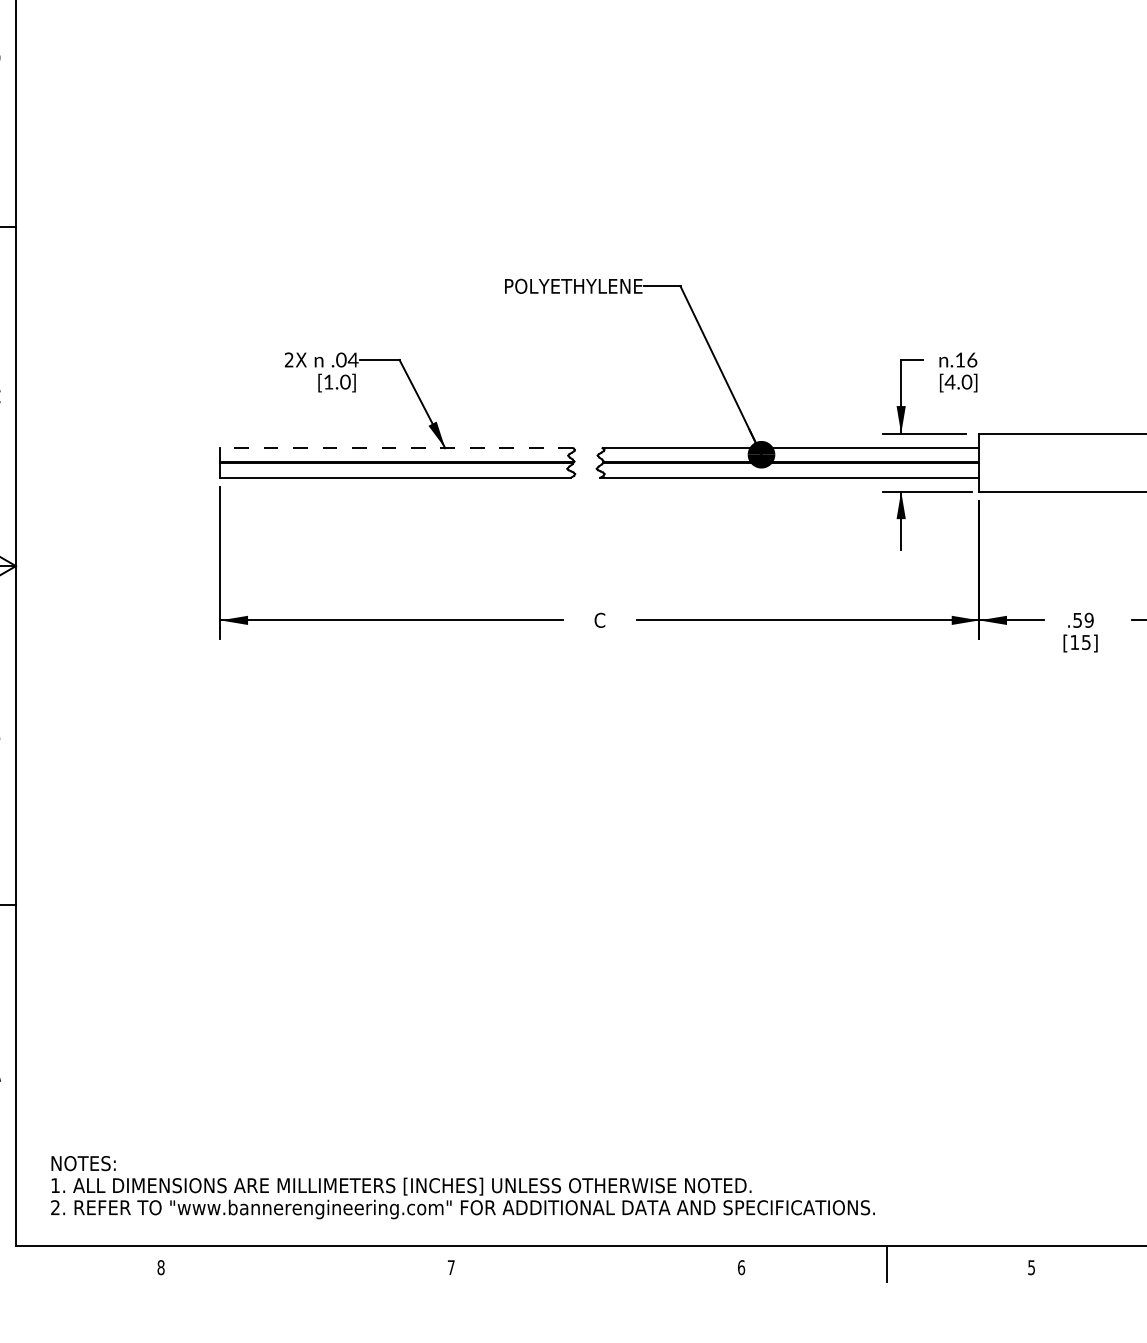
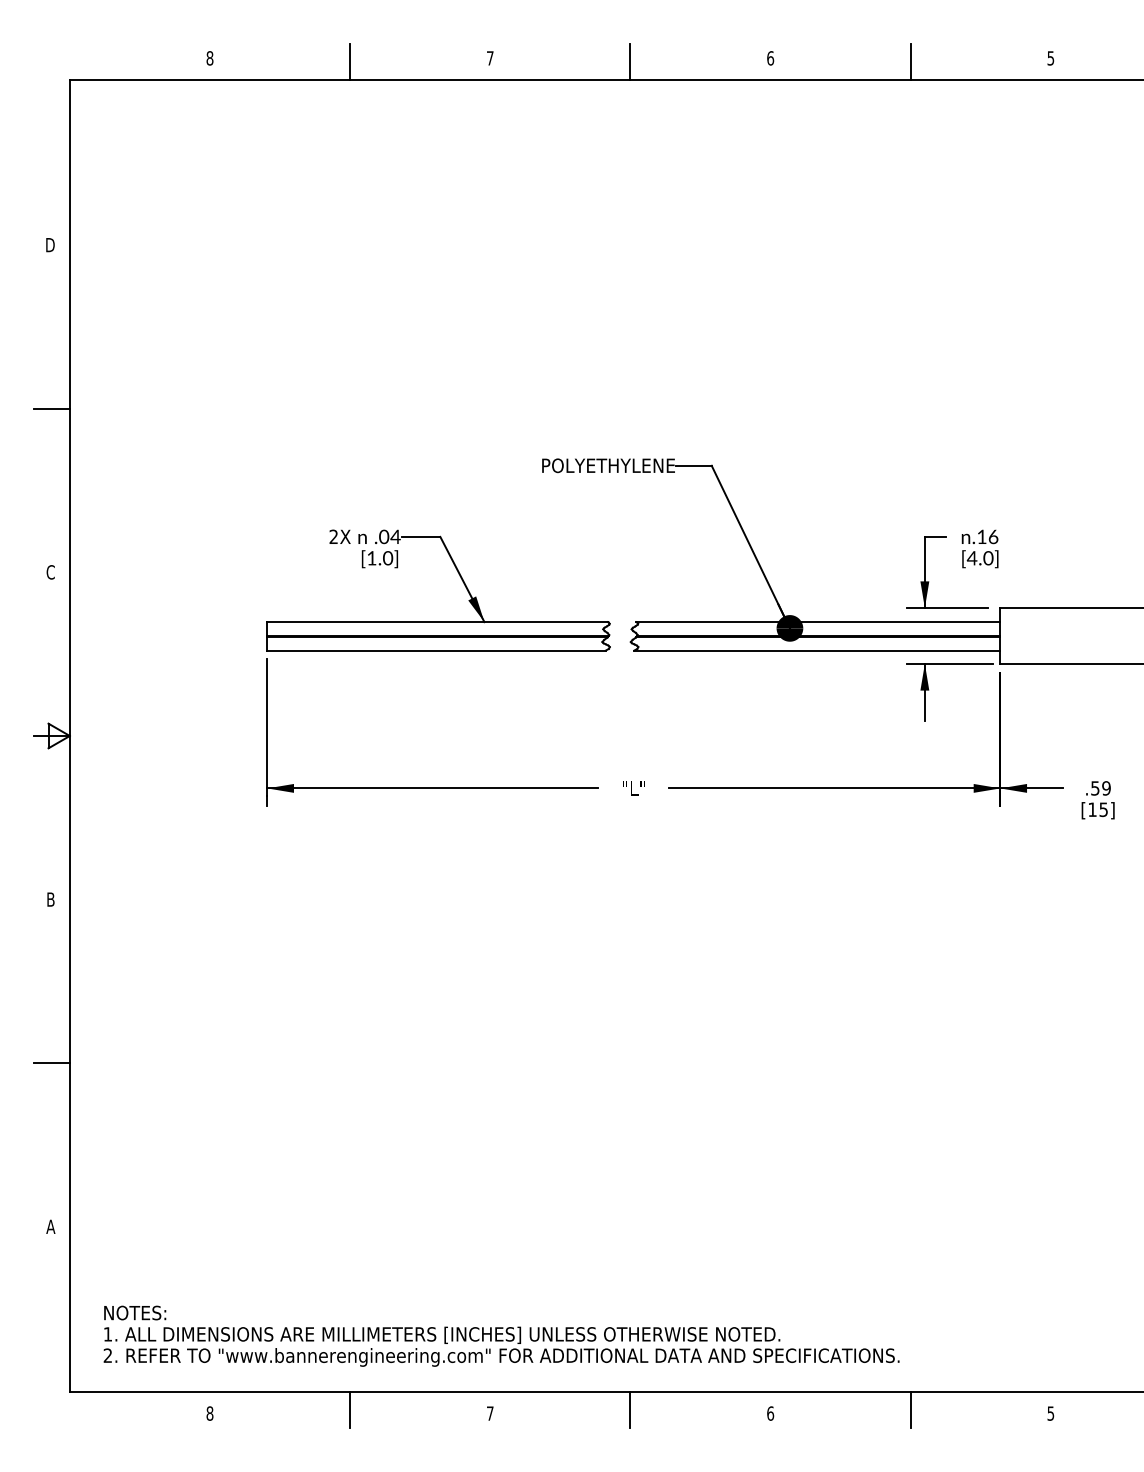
line: (396, 448) -> (437, 622), dashed -> solid
text: (599, 620) -> (633, 788), C -> "L"
line: (306, 1263) -> (350, 1409), added
line: (596, 1263) -> (630, 1409), added

